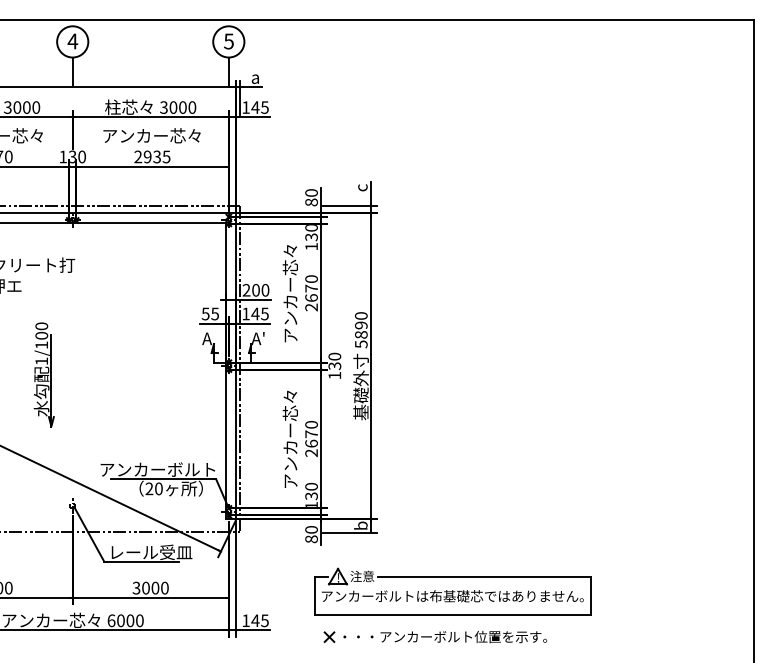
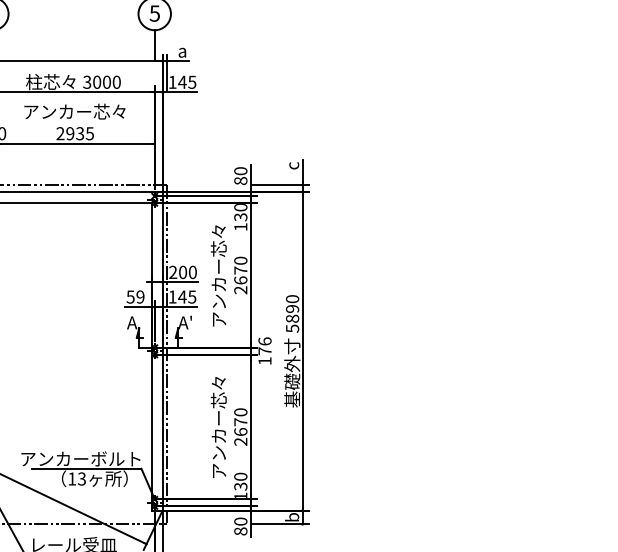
text: (214, 313) -> (139, 296), 55 -> 59
text: (334, 361) -> (264, 346), 130 -> 176
text: (153, 488) -> (76, 478), 20 -> 13

